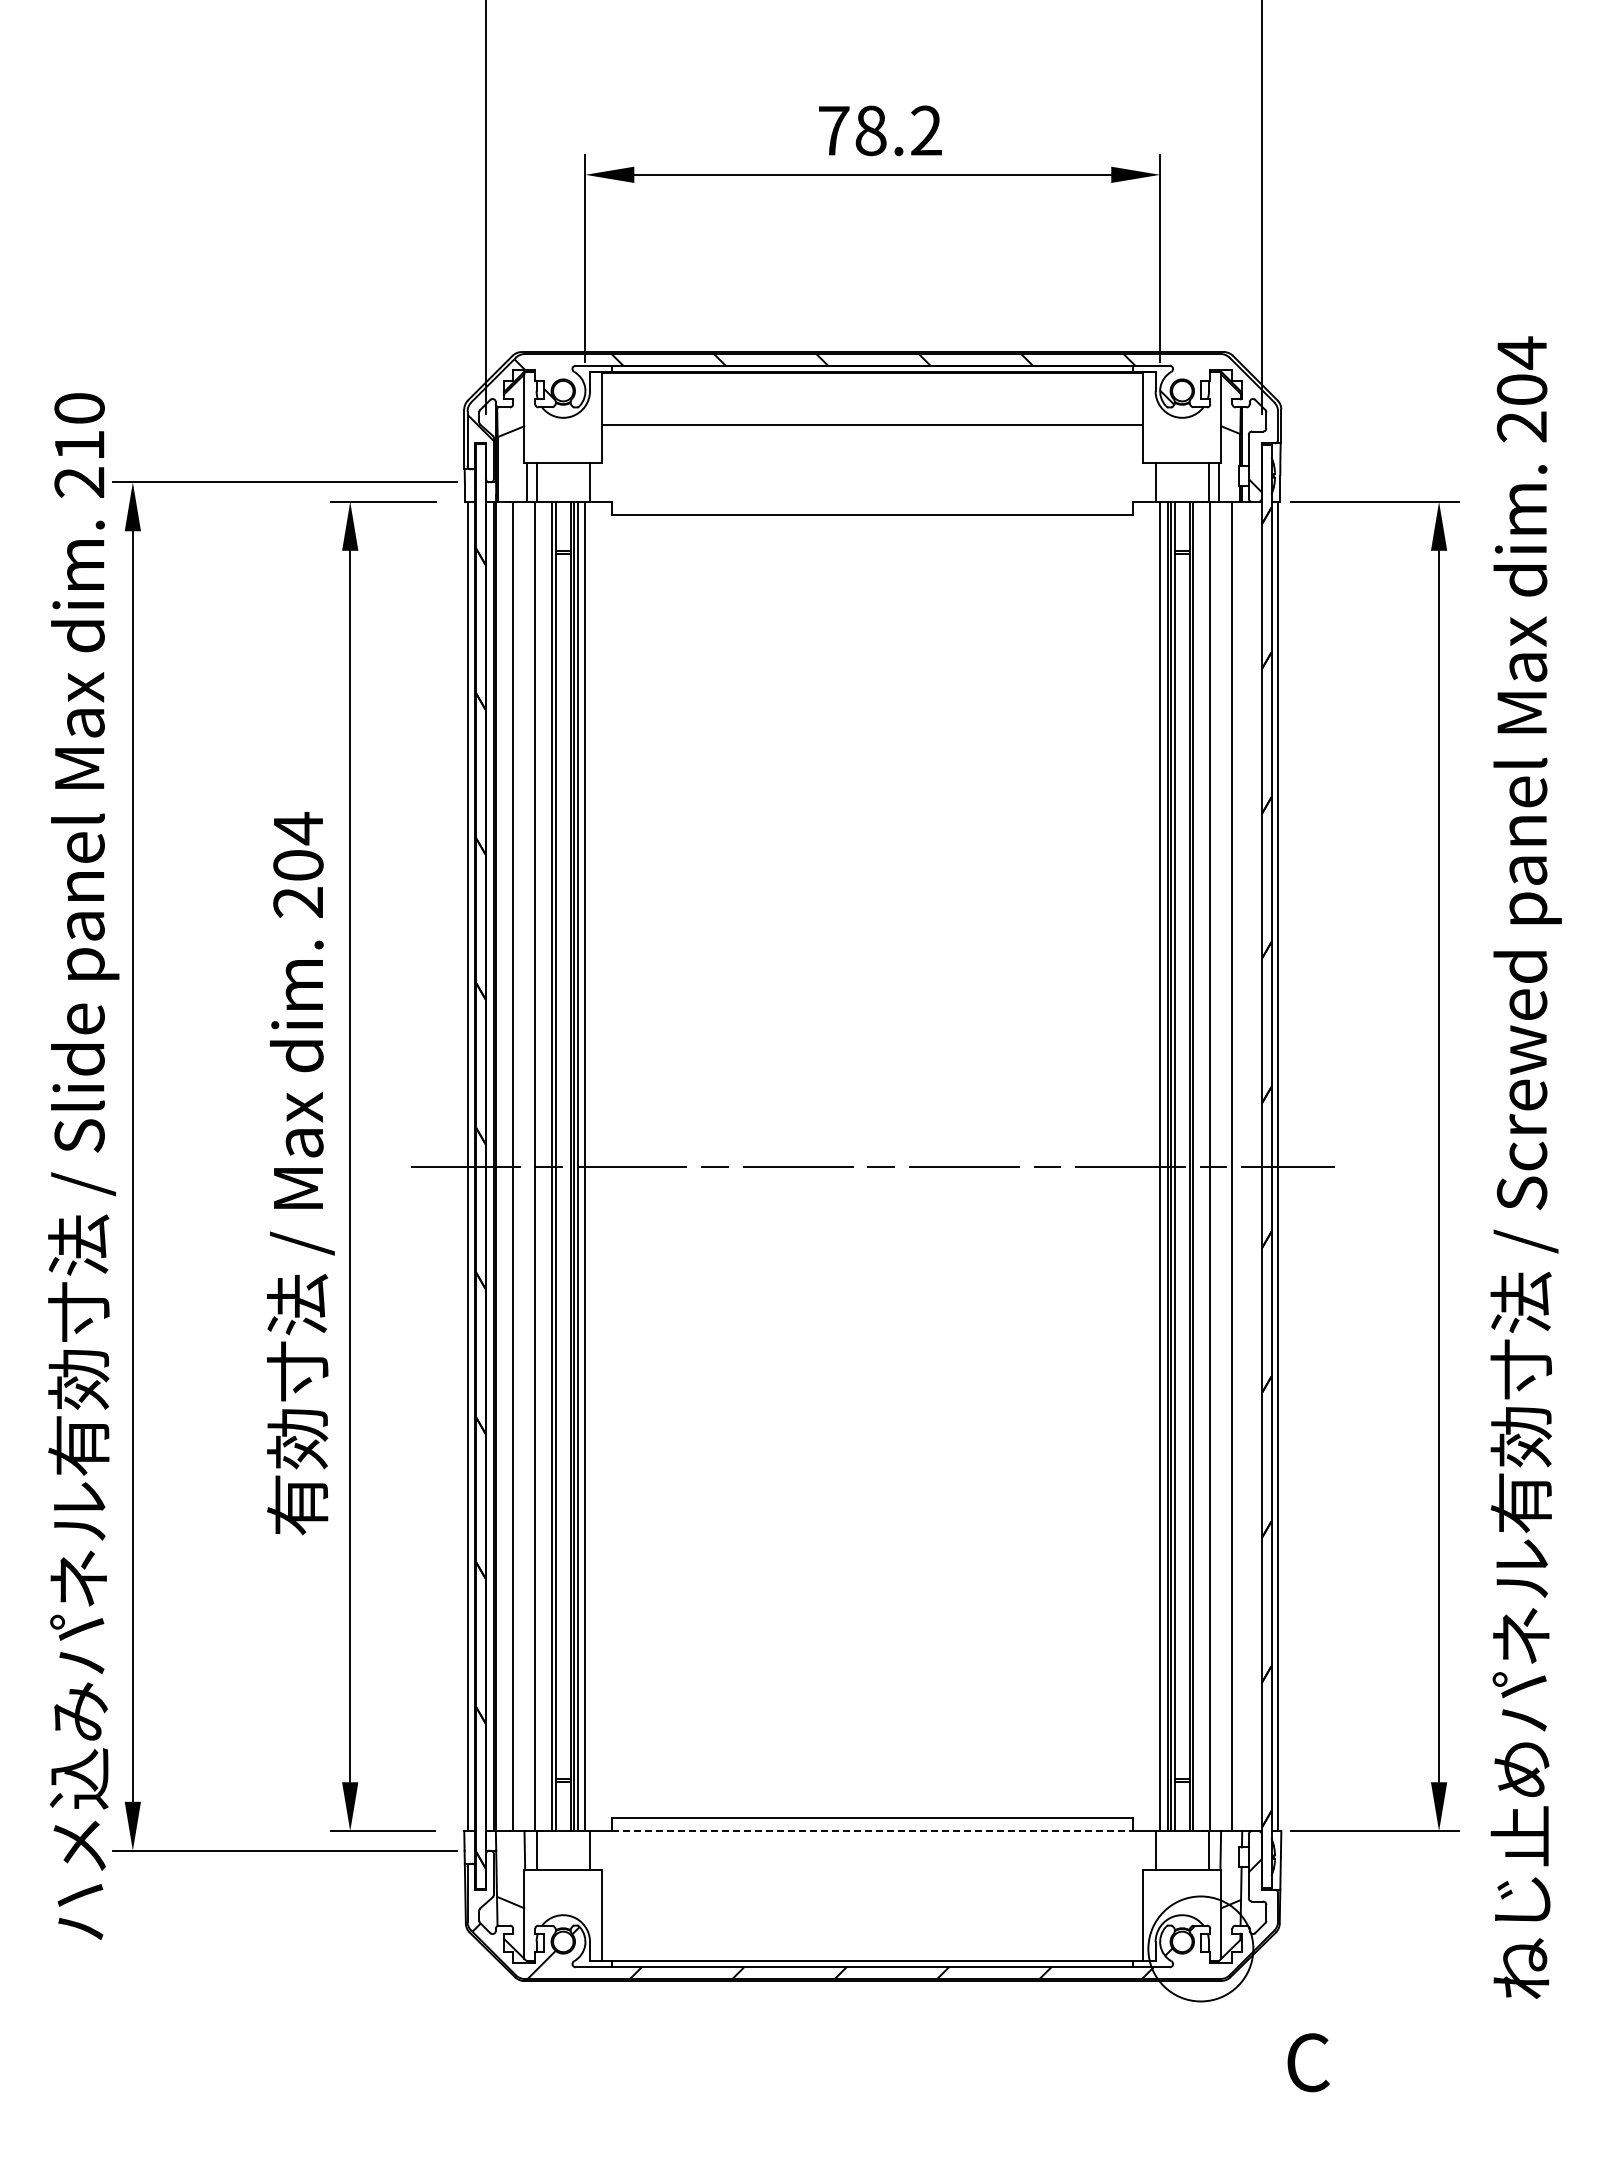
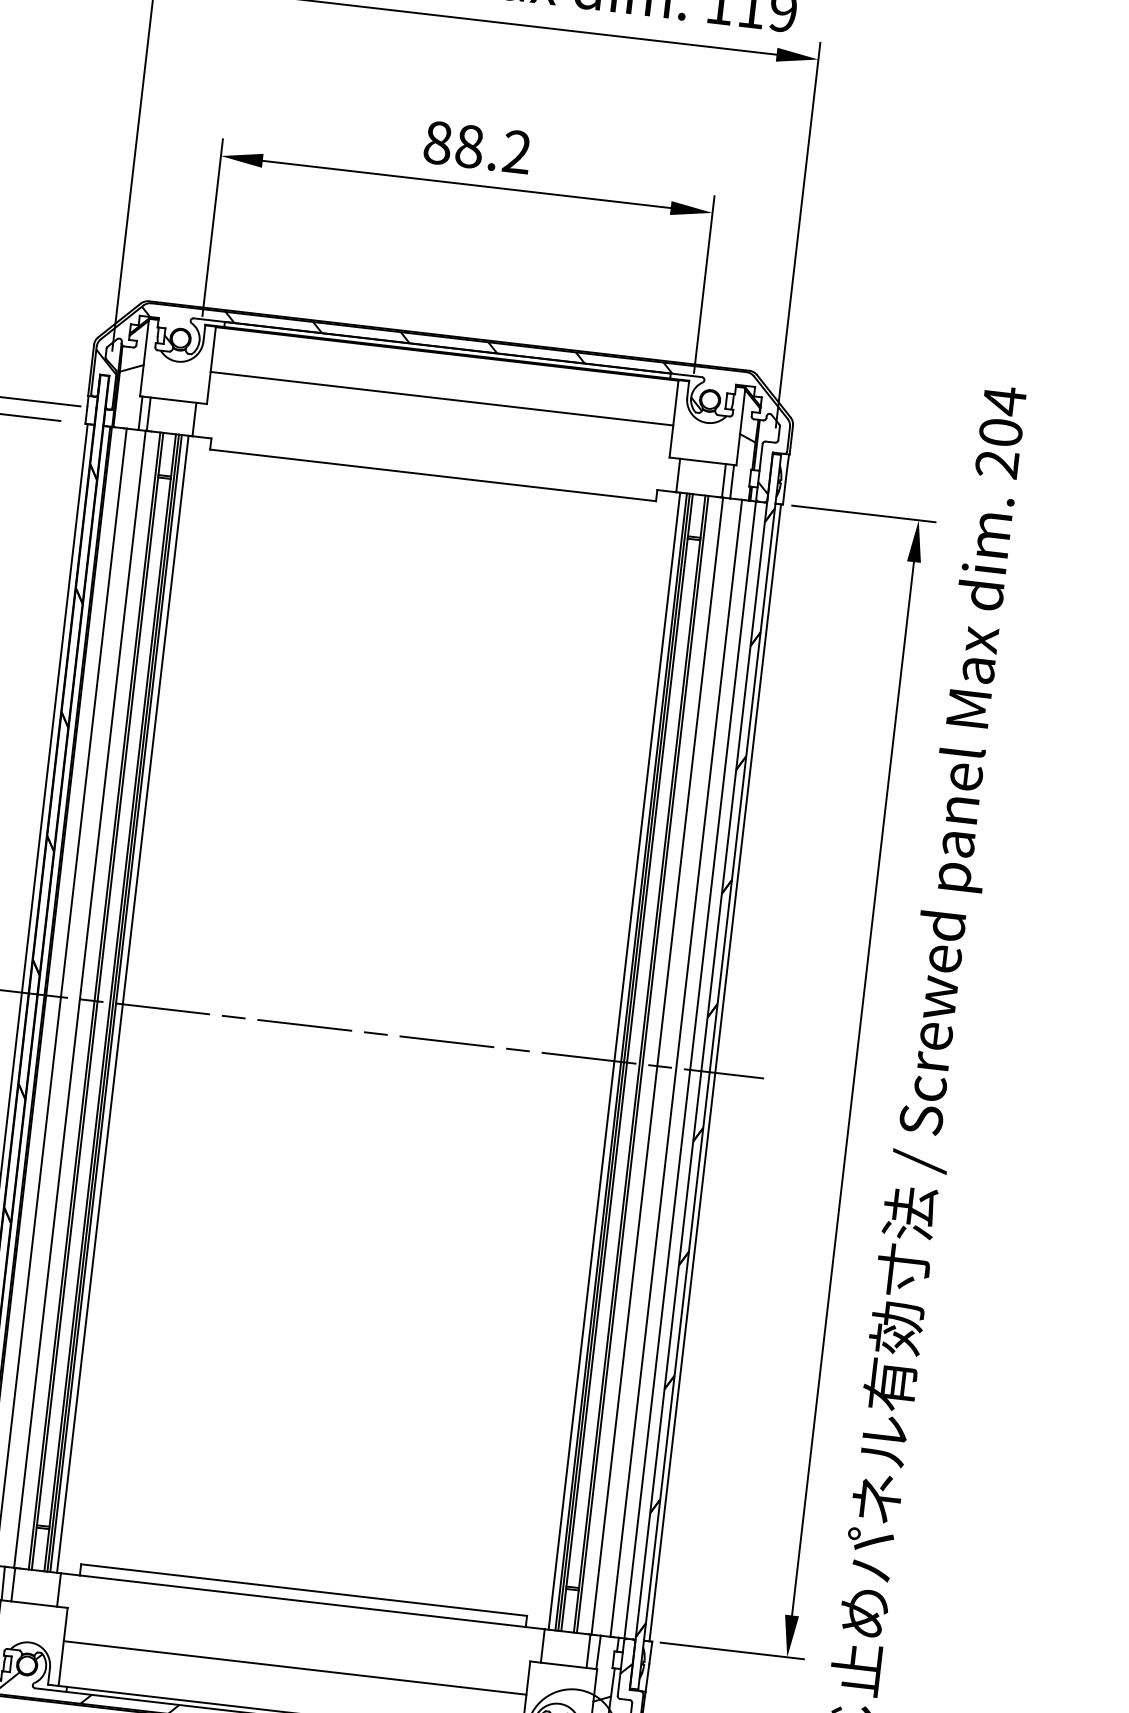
text: (833, 130) -> (437, 142), 78.2 -> 88.2
line: (1248, 1166) -> (689, 1069), added
line: (872, 1831) -> (302, 1601), dashed -> solid
line: (872, 1909) -> (294, 1668), added

